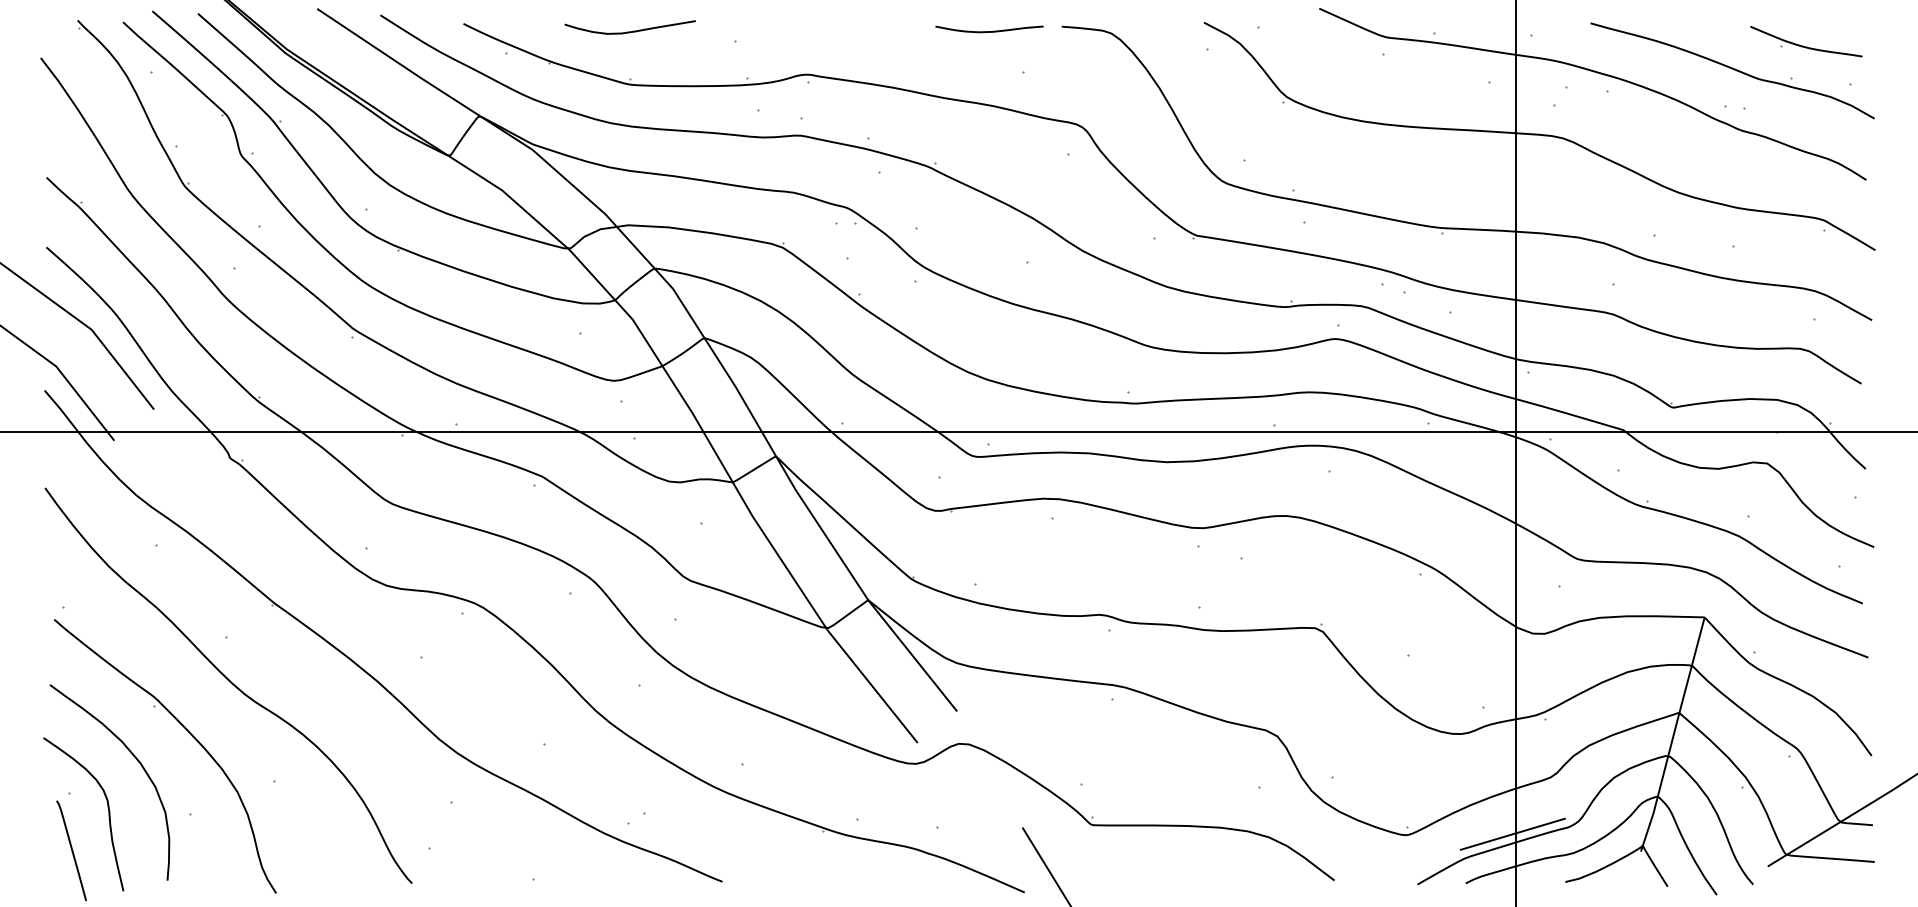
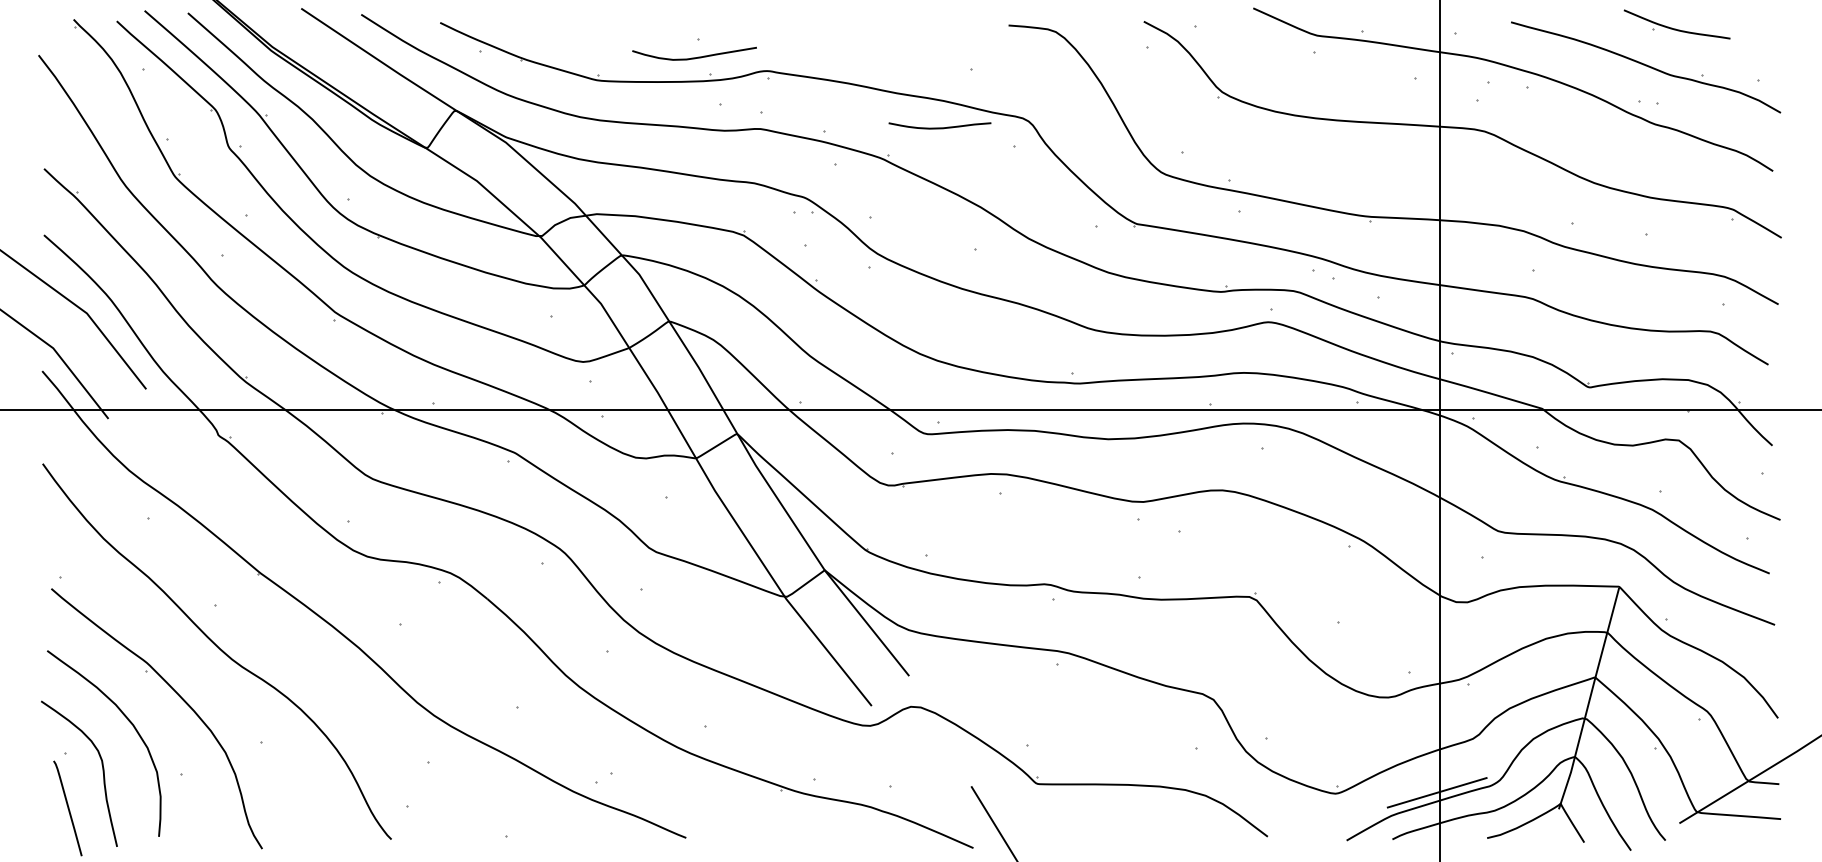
curve: (629, 31) -> (693, 57), moved
curve: (989, 31) -> (939, 127), moved
part: (1806, 41) -> (1677, 24), moved

